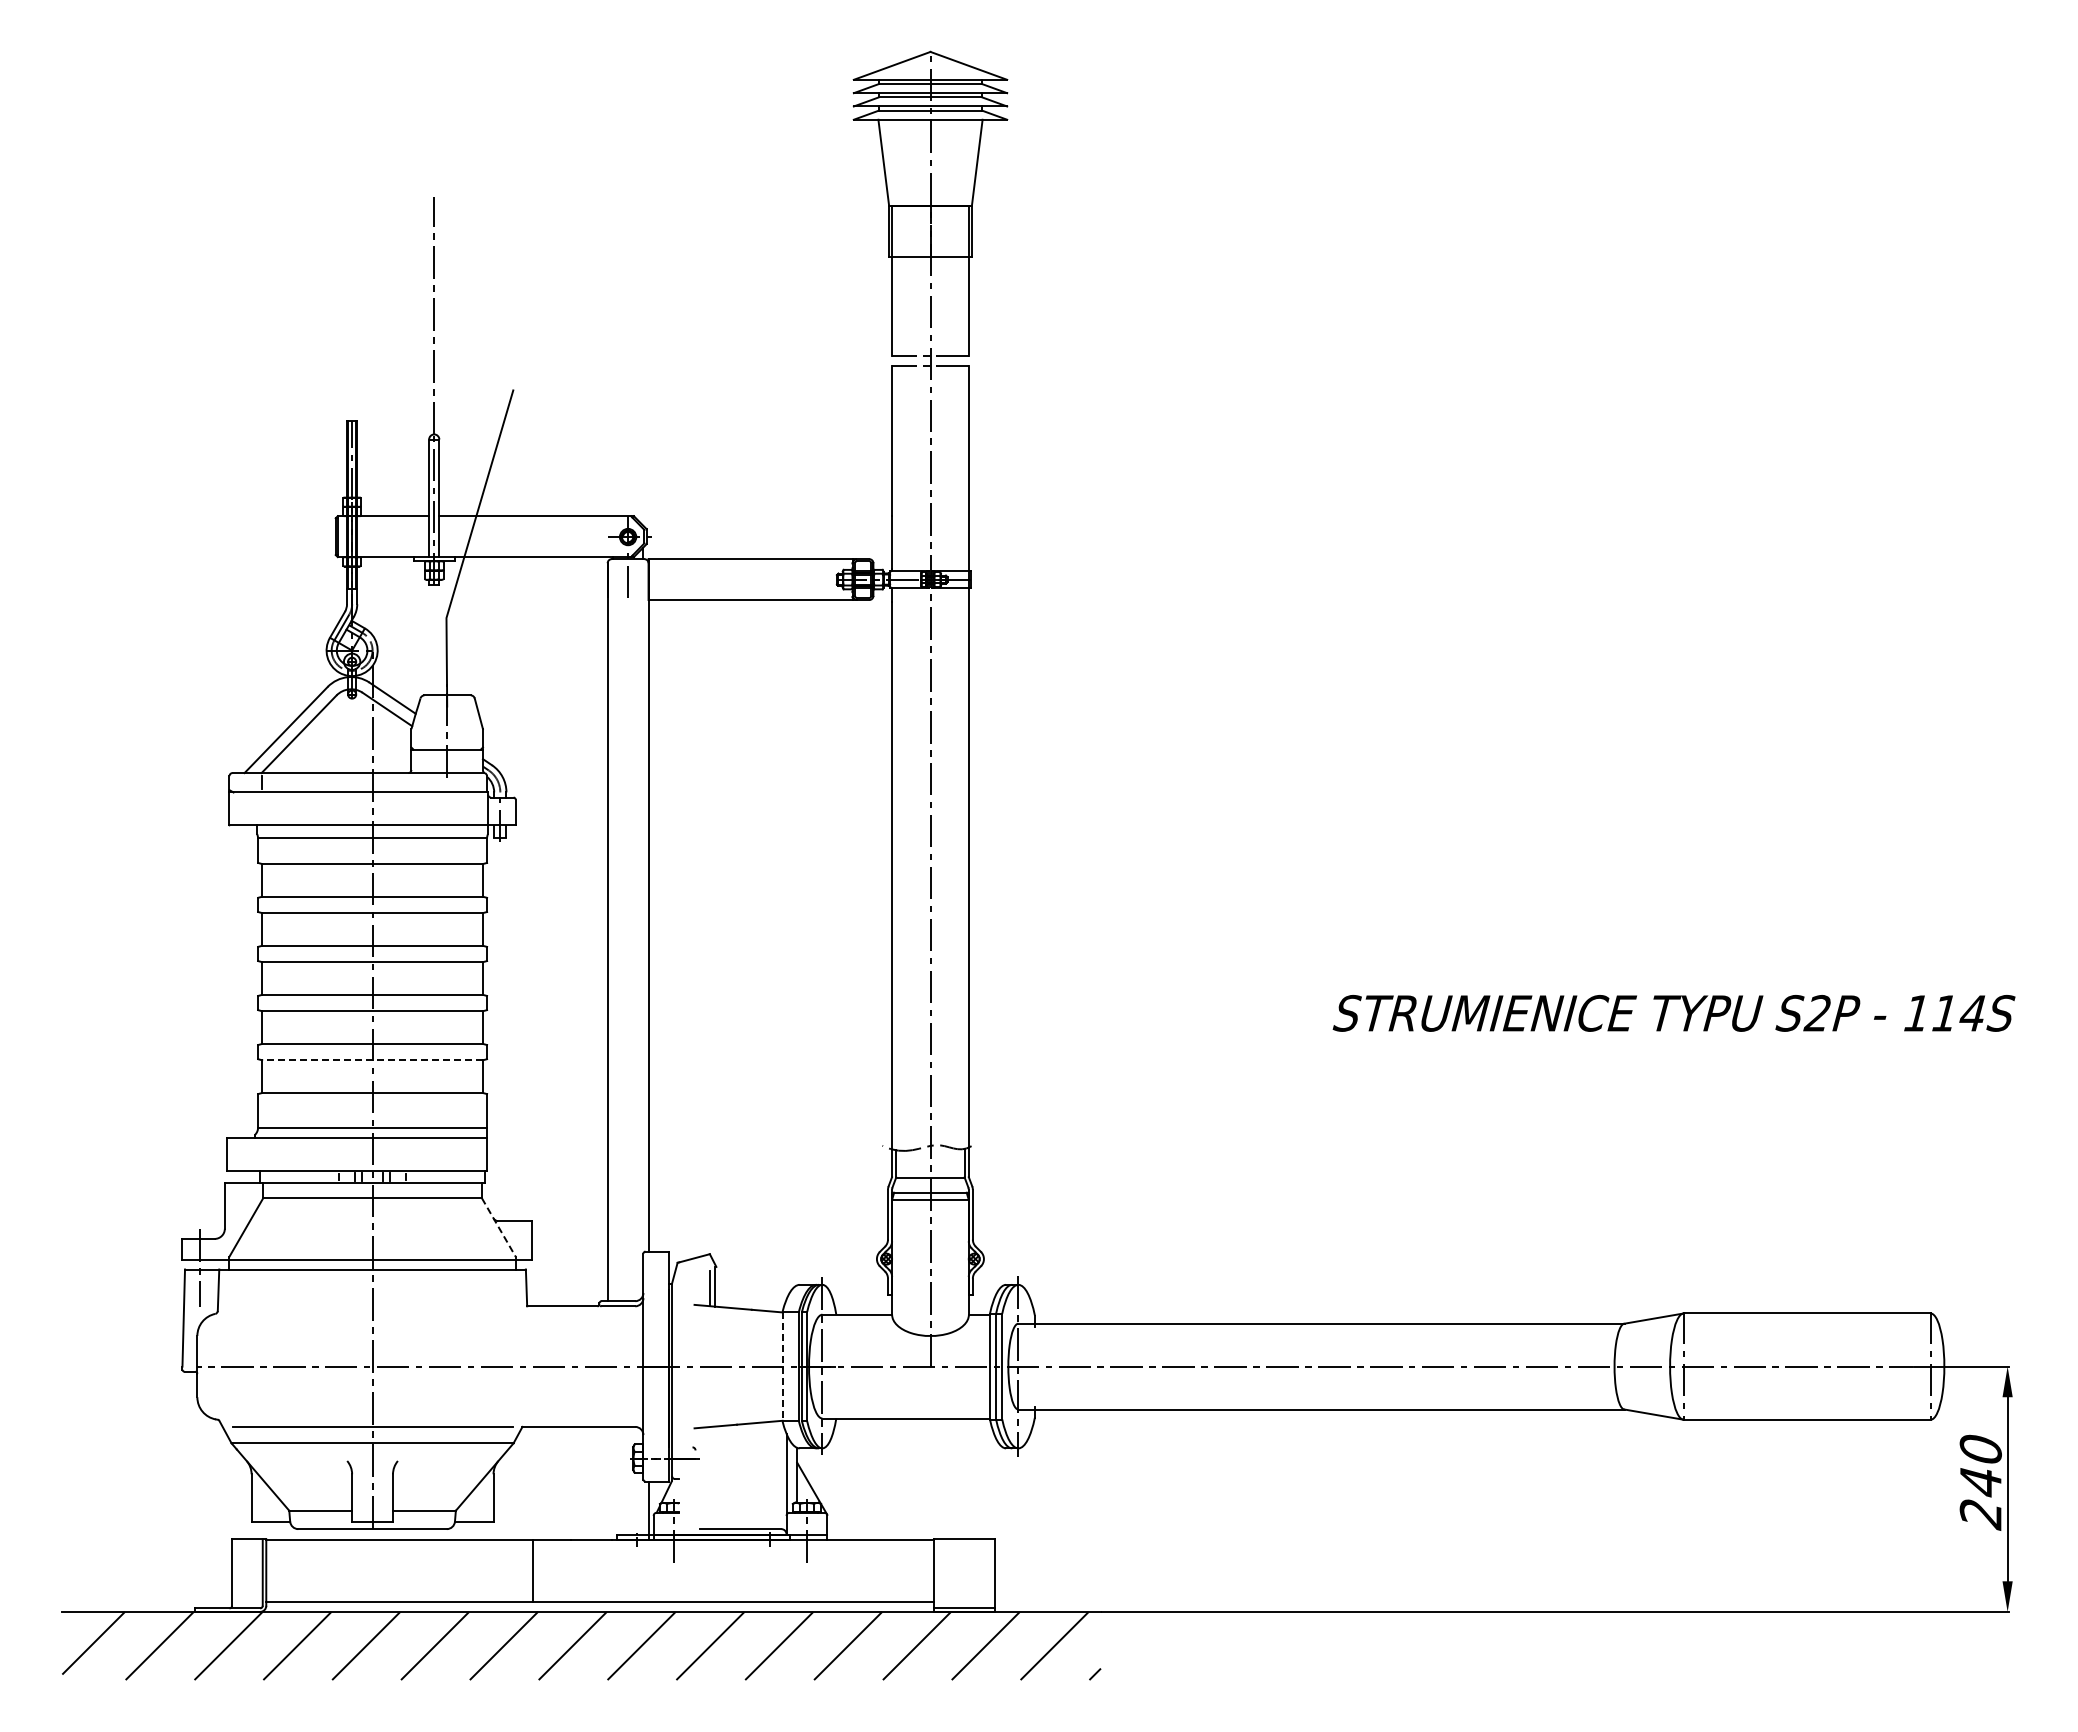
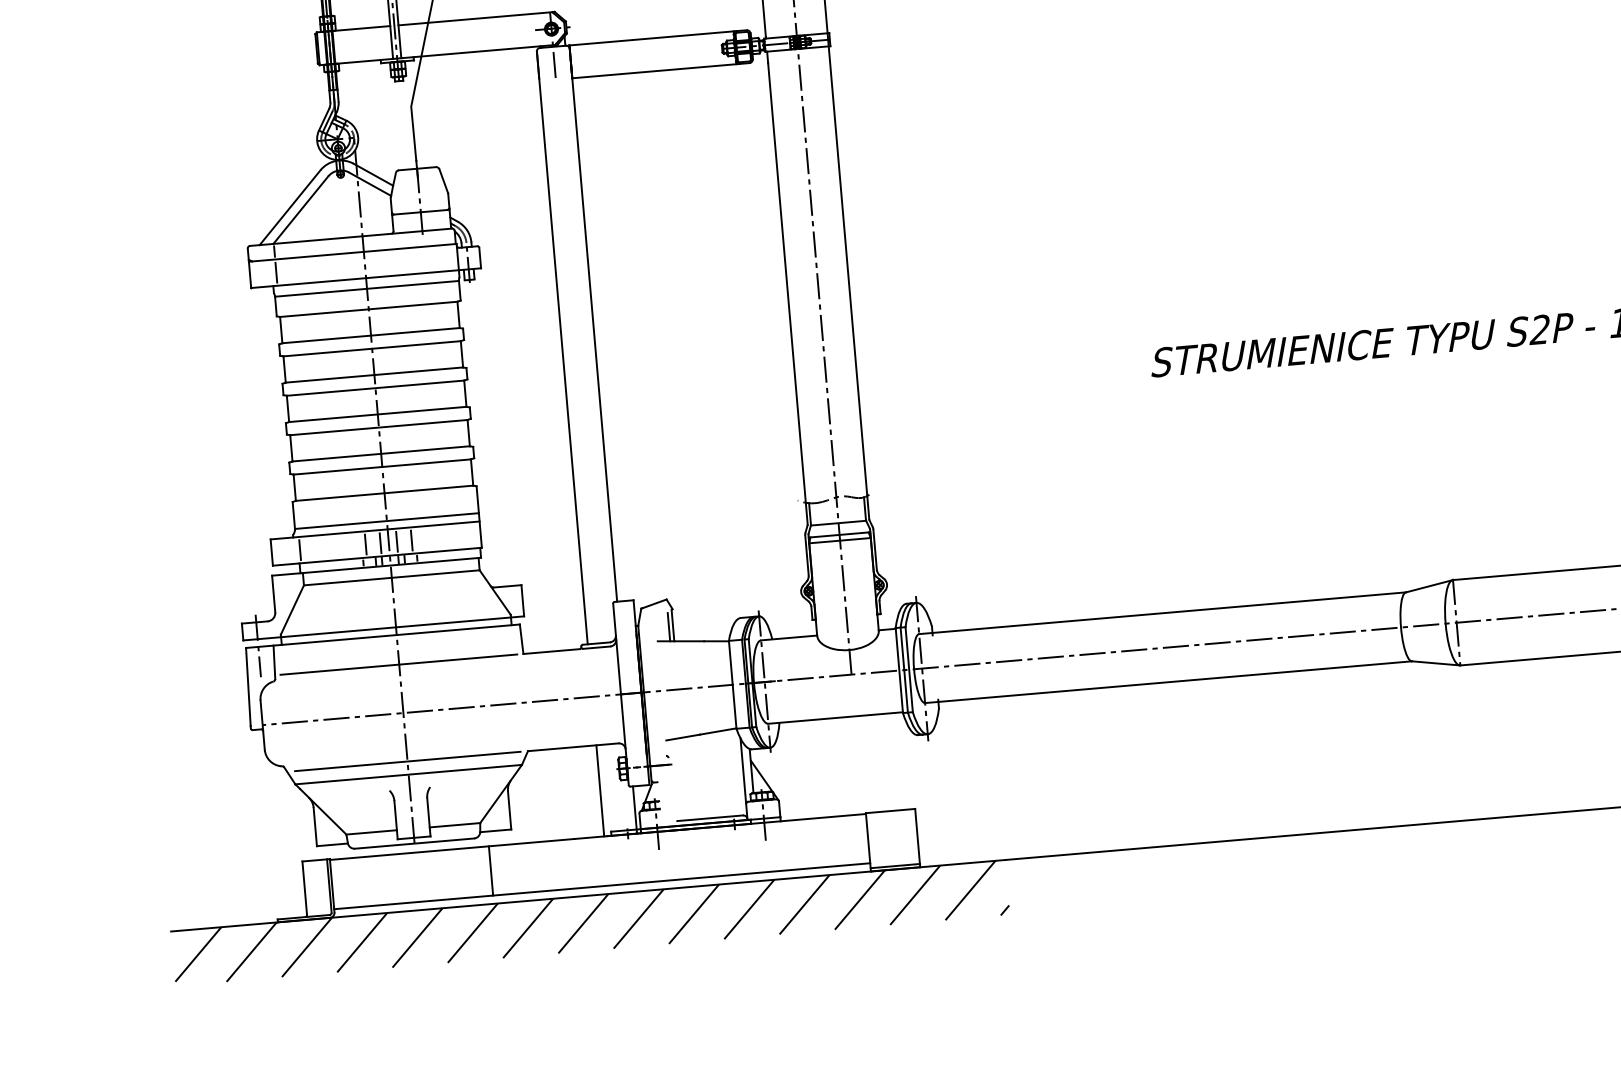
line: (262, 808) -> (276, 272), added
line: (372, 1060) -> (382, 467), dashed -> solid
line: (262, 1154) -> (300, 550), added
line: (343, 1154) -> (365, 544), added
line: (362, 1154) -> (380, 543), added
line: (382, 1154) -> (396, 541), added
line: (401, 1154) -> (412, 540), added
line: (498, 1227) -> (494, 592), dashed -> solid
line: (371, 1306) -> (398, 664), added
line: (782, 1366) -> (732, 684), dashed -> solid
line: (607, 1483) -> (600, 790), added
line: (533, 1570) -> (491, 870), moved

